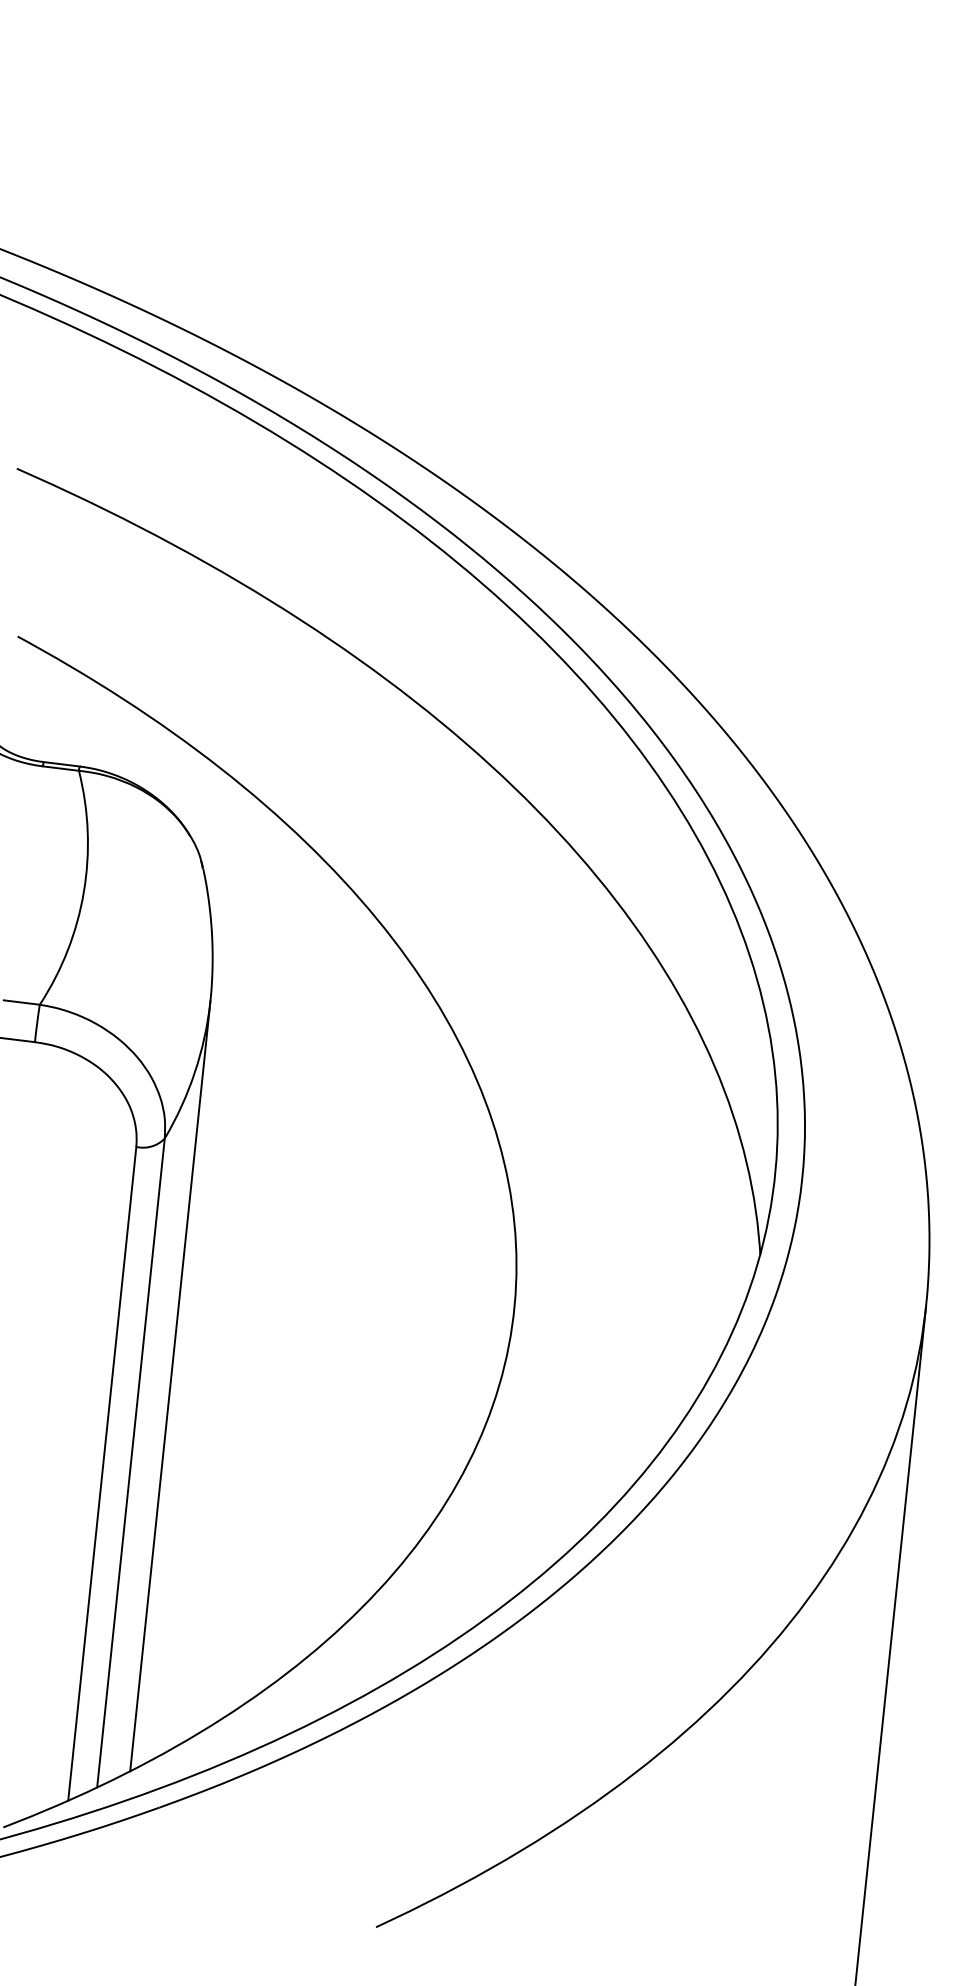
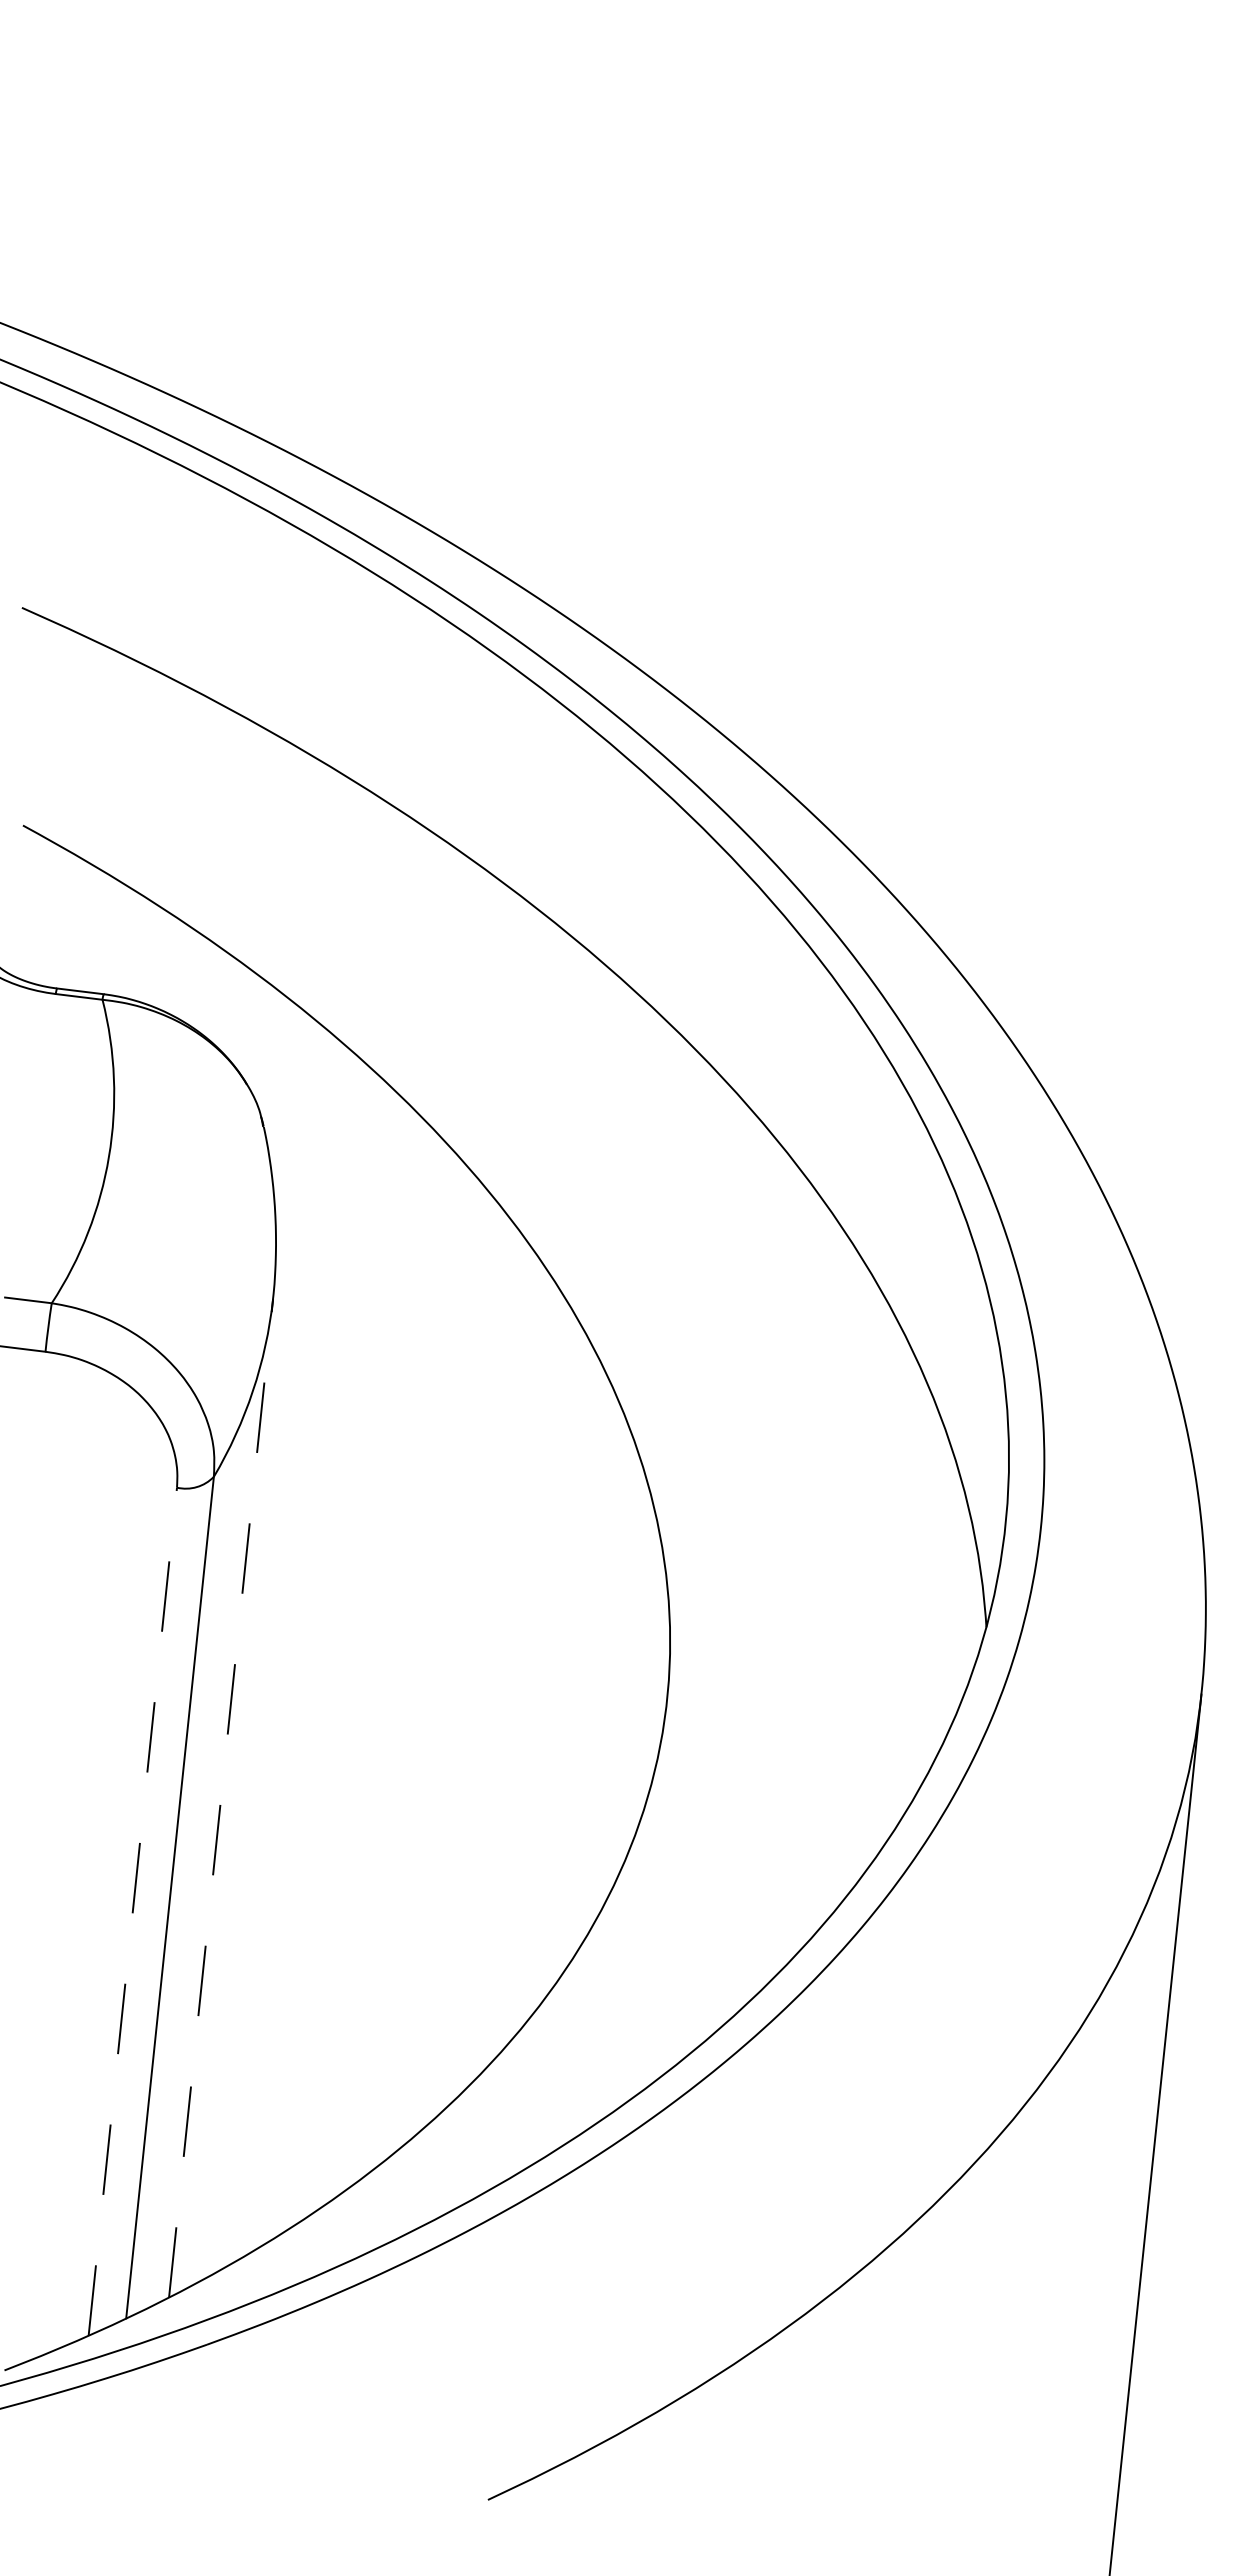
line: (170, 1385) -> (221, 1797), solid -> dashed
line: (102, 1473) -> (132, 1911), solid -> dashed

